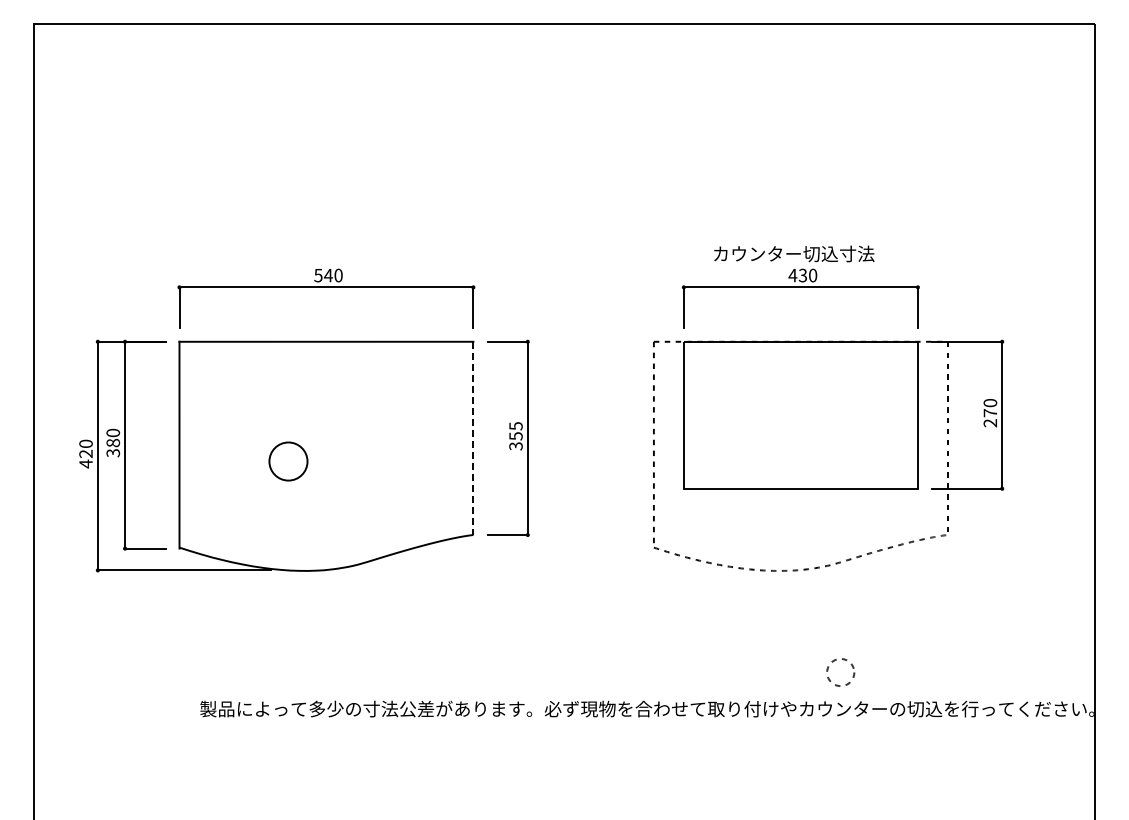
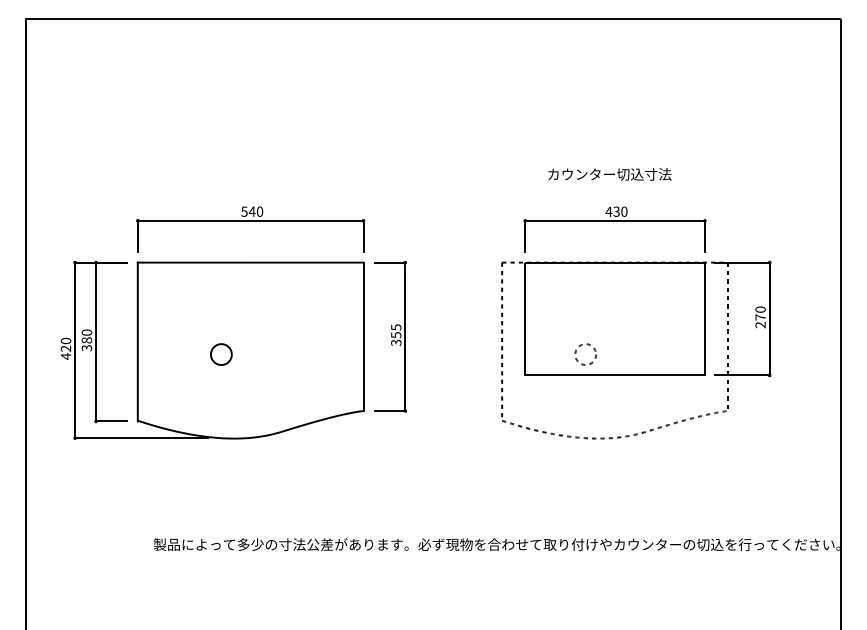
text: (794, 253) -> (610, 174), moved
line: (473, 438) -> (363, 336), dashed -> solid
circle: (287, 461) -> (220, 354), size x0.71
circle: (840, 672) -> (585, 354), moved

